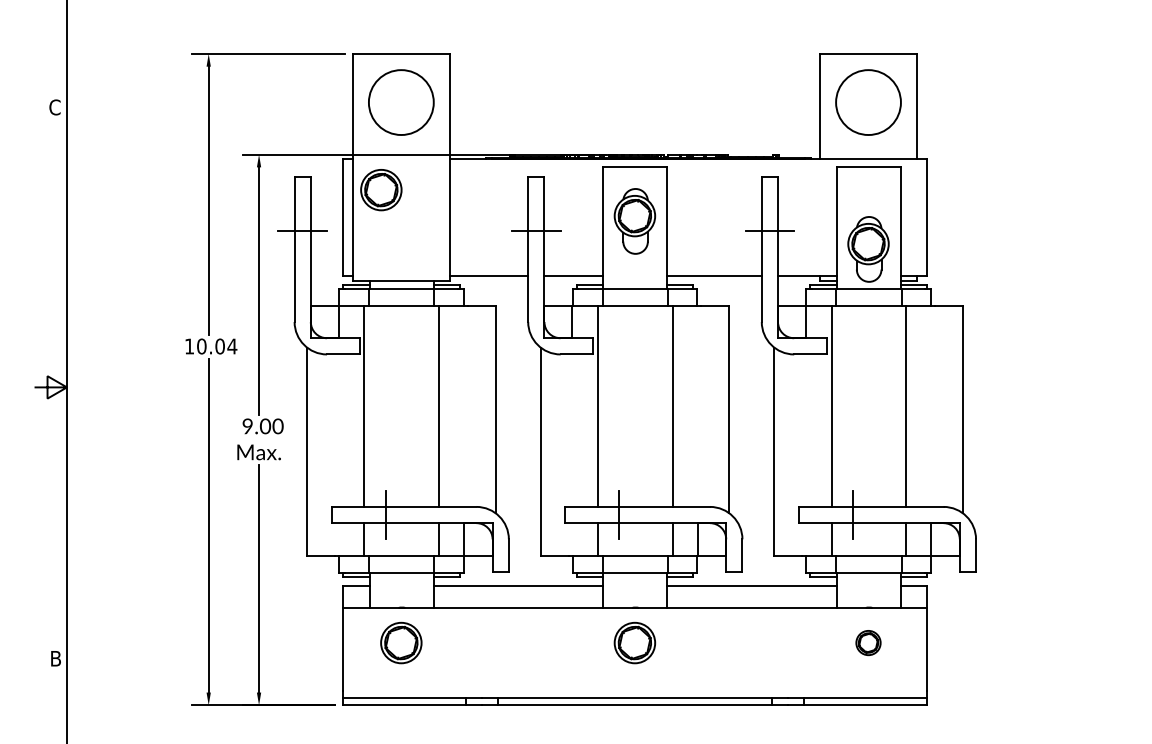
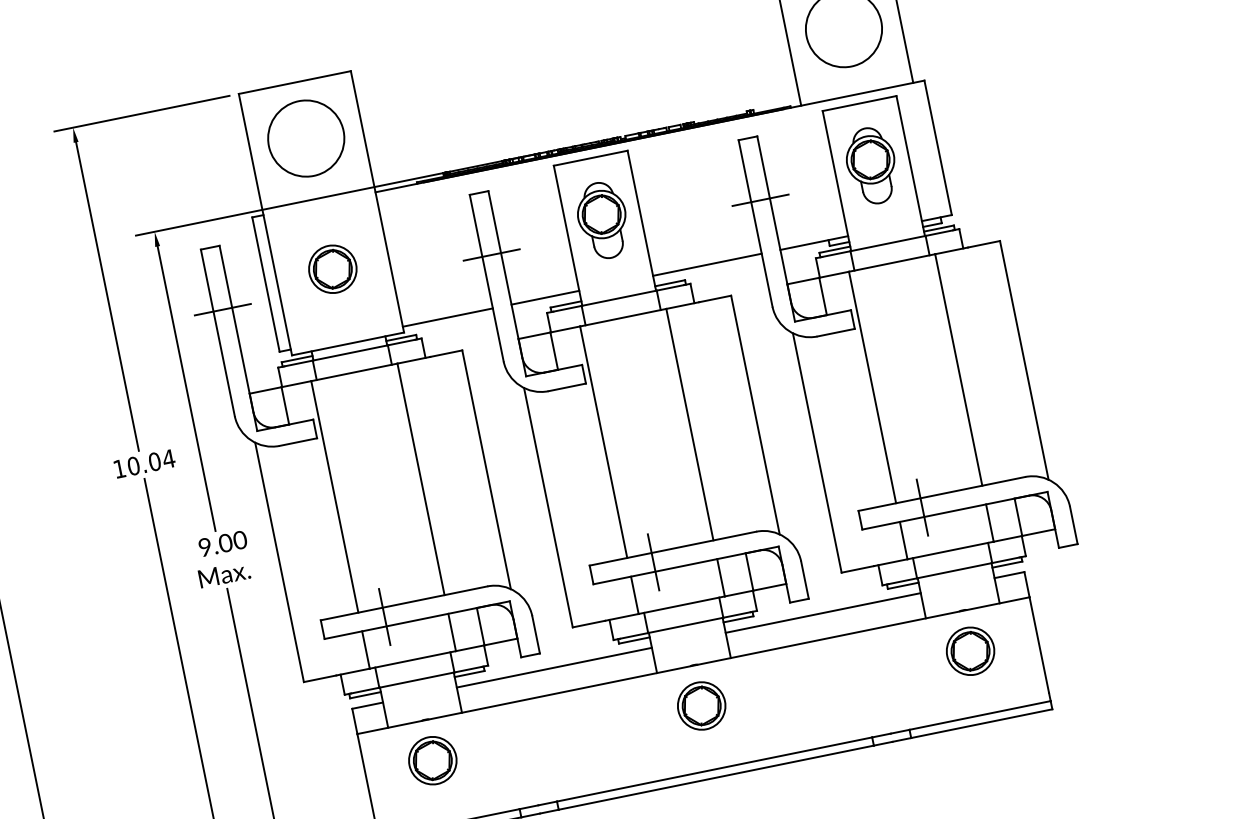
part: (381, 190) -> (333, 269), moved
part: (868, 249) -> (871, 166), moved
part: (868, 642) -> (970, 650), size x1.67

